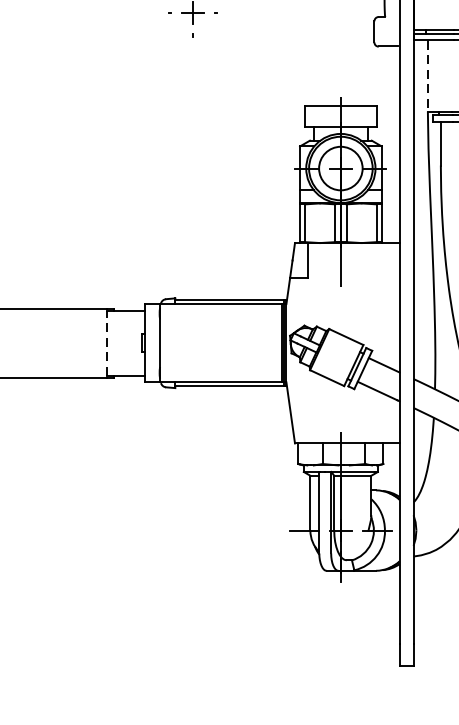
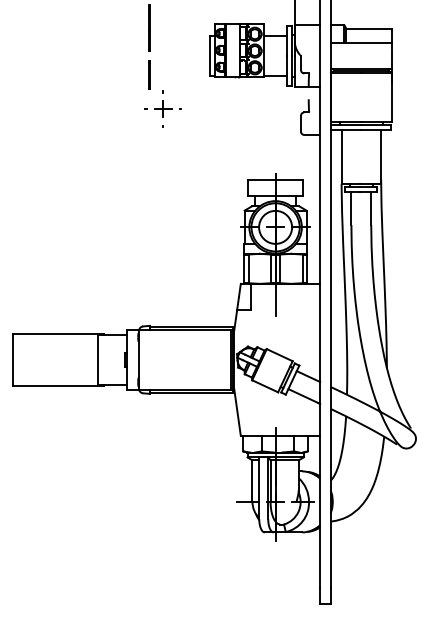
line: (427, 76) -> (341, 157), dashed -> solid
line: (107, 342) -> (98, 359), dashed -> solid

